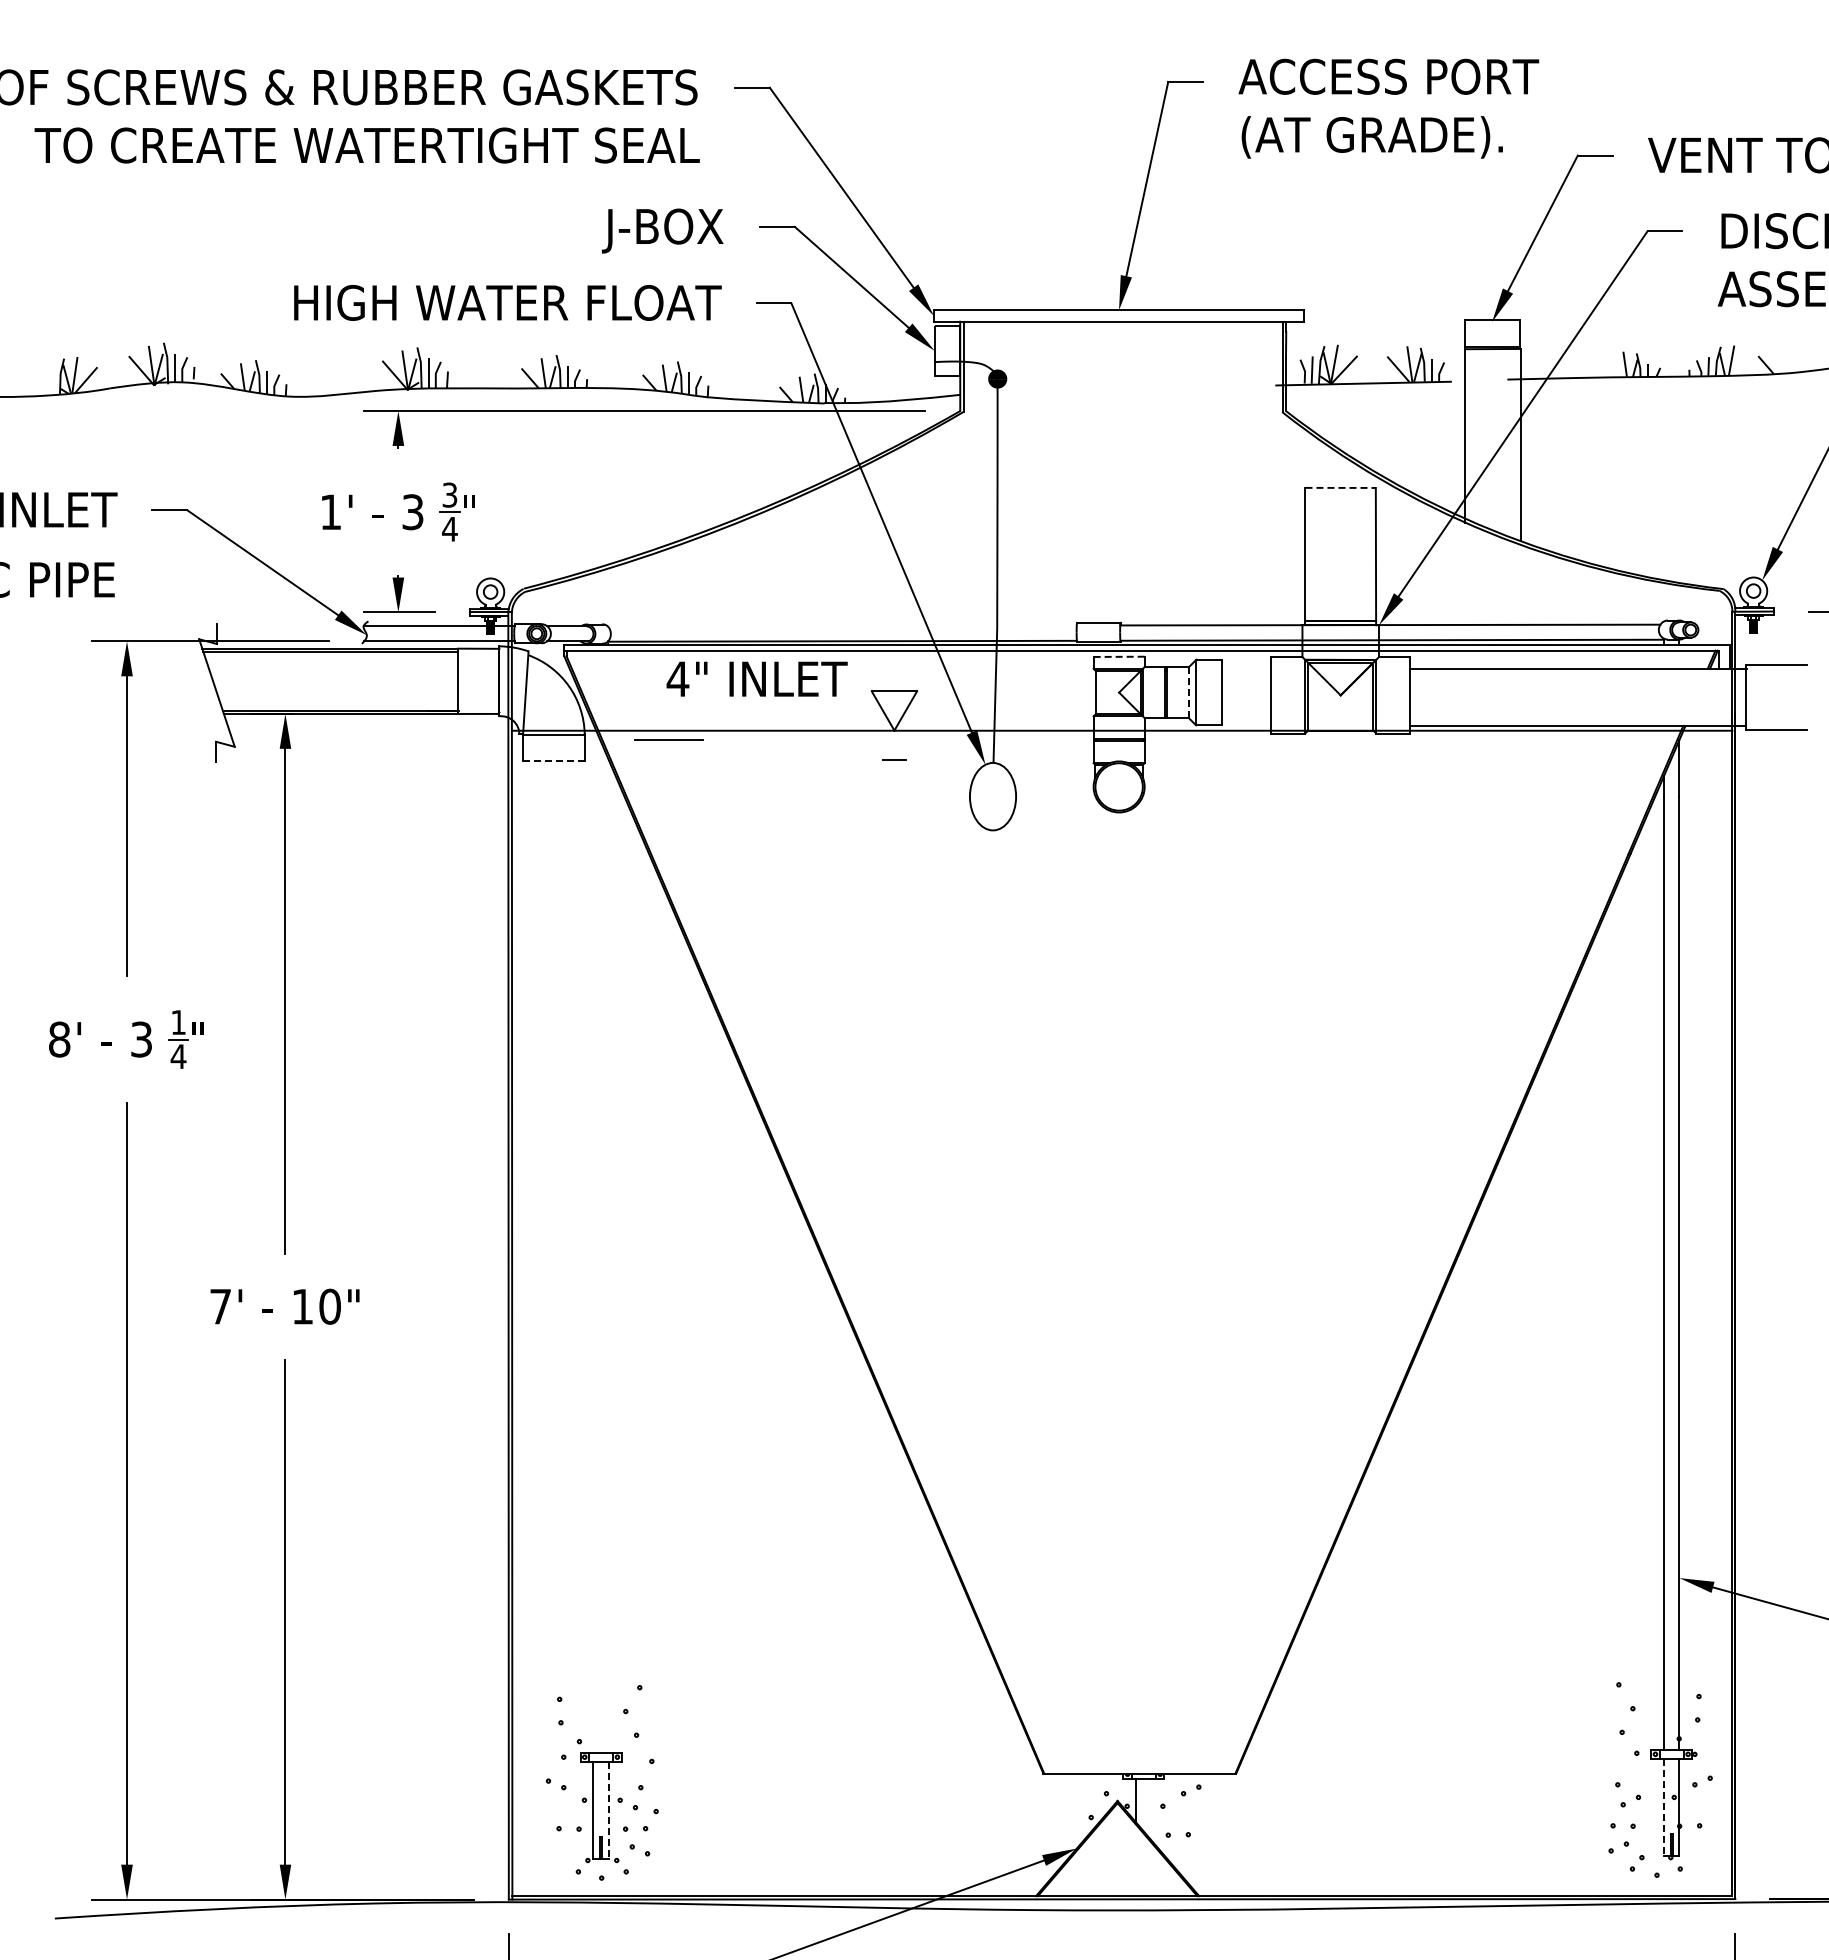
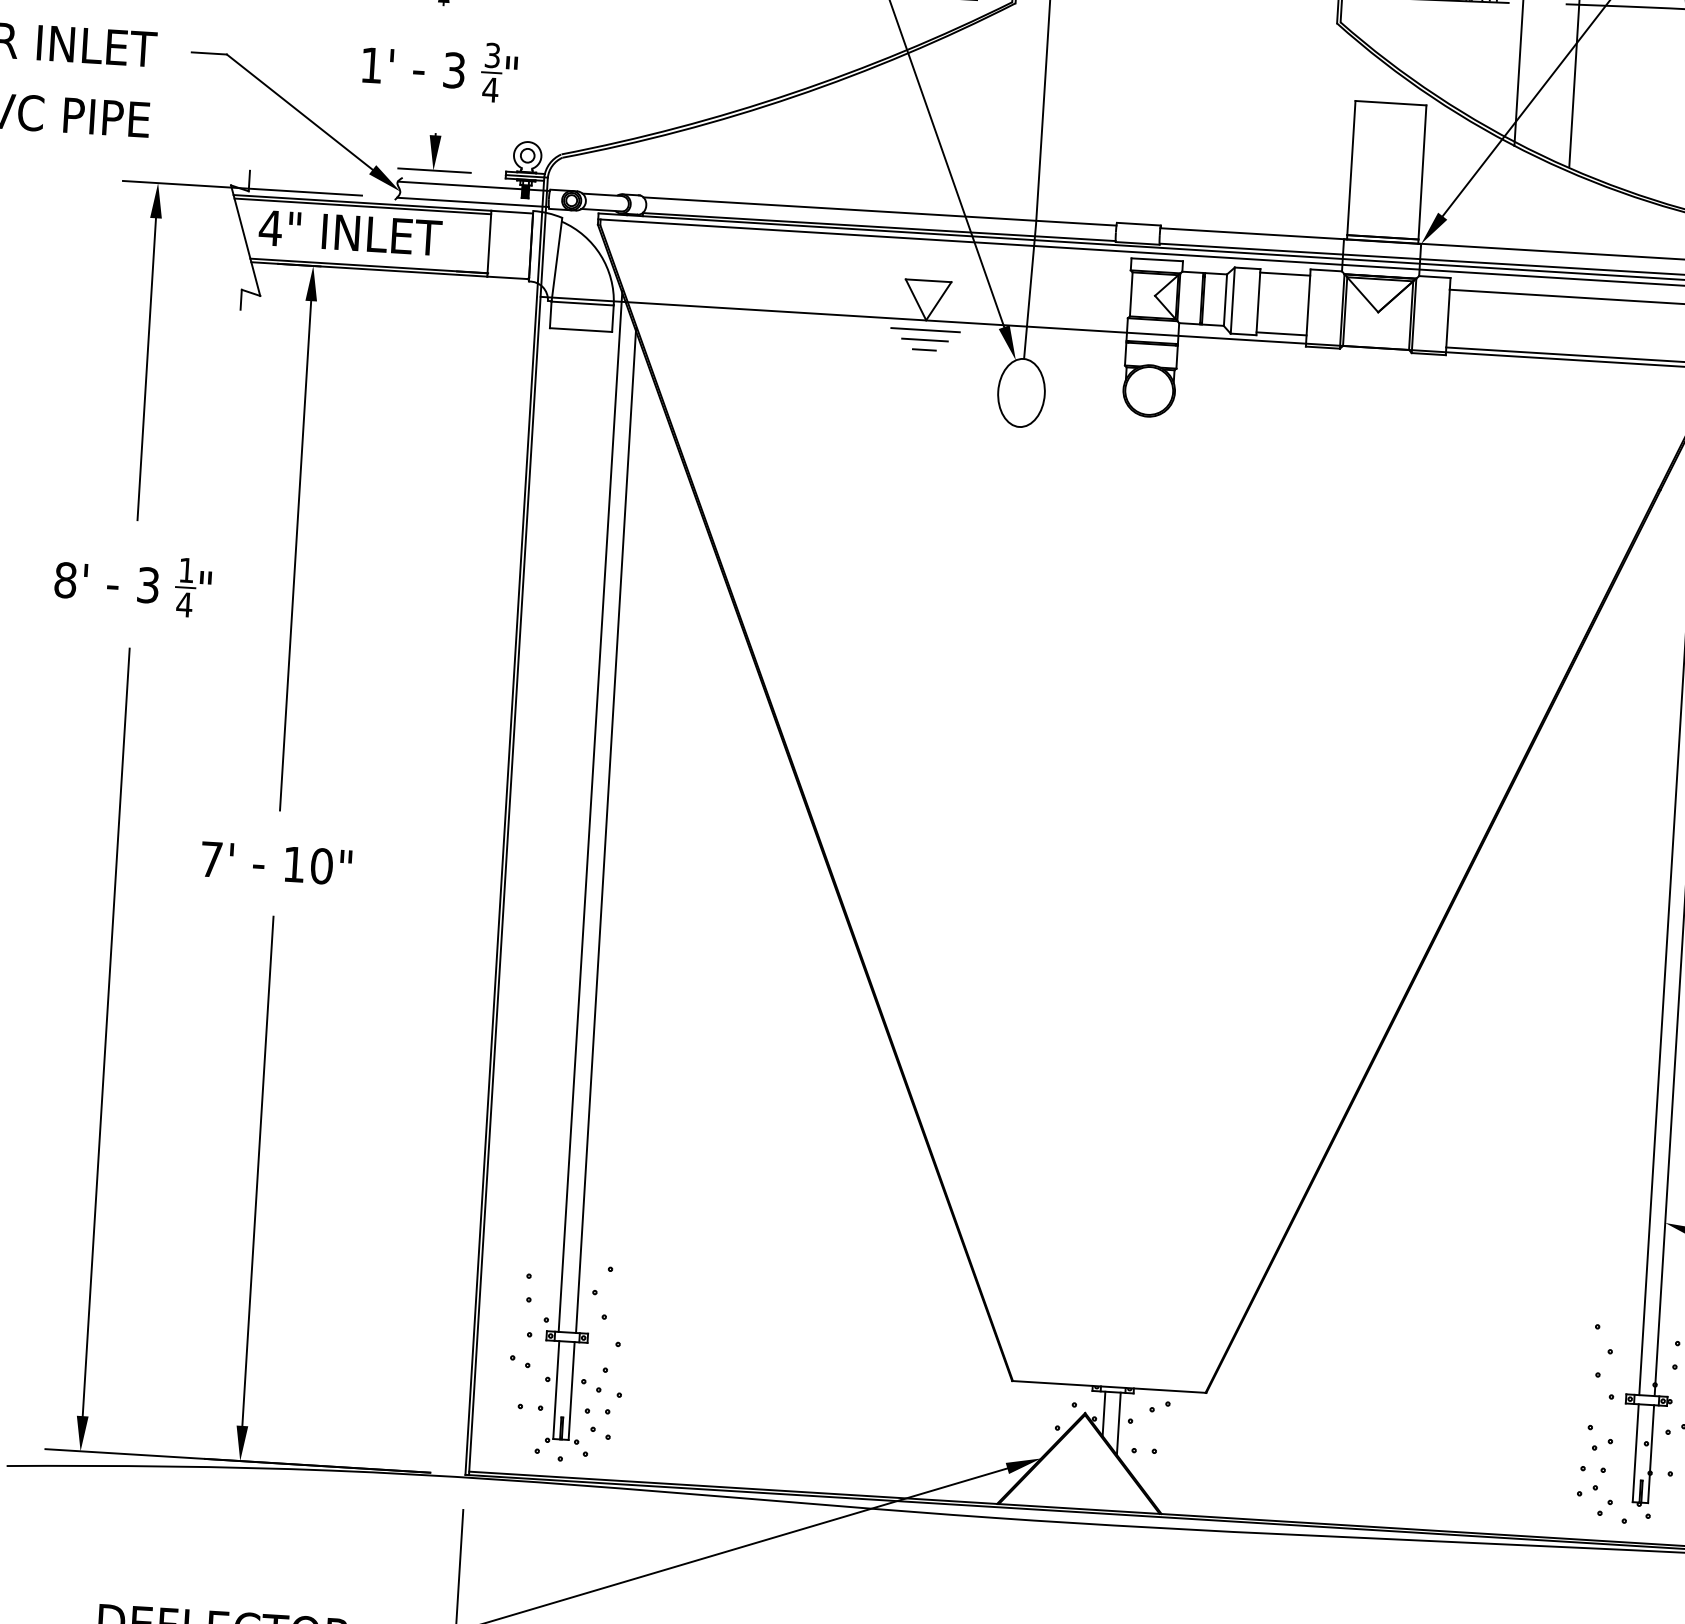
line: (1341, 487) -> (1391, 102), dashed -> solid
line: (841, 625) -> (879, 211), added
line: (1119, 656) -> (1157, 259), dashed -> solid
line: (1246, 663) -> (1285, 274), added
text: (756, 678) -> (349, 232), moved
line: (1189, 692) -> (1225, 300), dashed -> solid
line: (1246, 722) -> (1281, 333), added
line: (668, 739) -> (924, 329), moved
line: (894, 750) -> (925, 340), added
line: (553, 761) -> (580, 330), dashed -> solid
line: (592, 1235) -> (590, 810), added
line: (608, 1254) -> (605, 830), added
line: (1664, 1807) -> (1636, 1453), dashed -> solid
line: (1151, 1809) -> (1118, 1423), added
line: (608, 1810) -> (571, 1391), dashed -> solid

